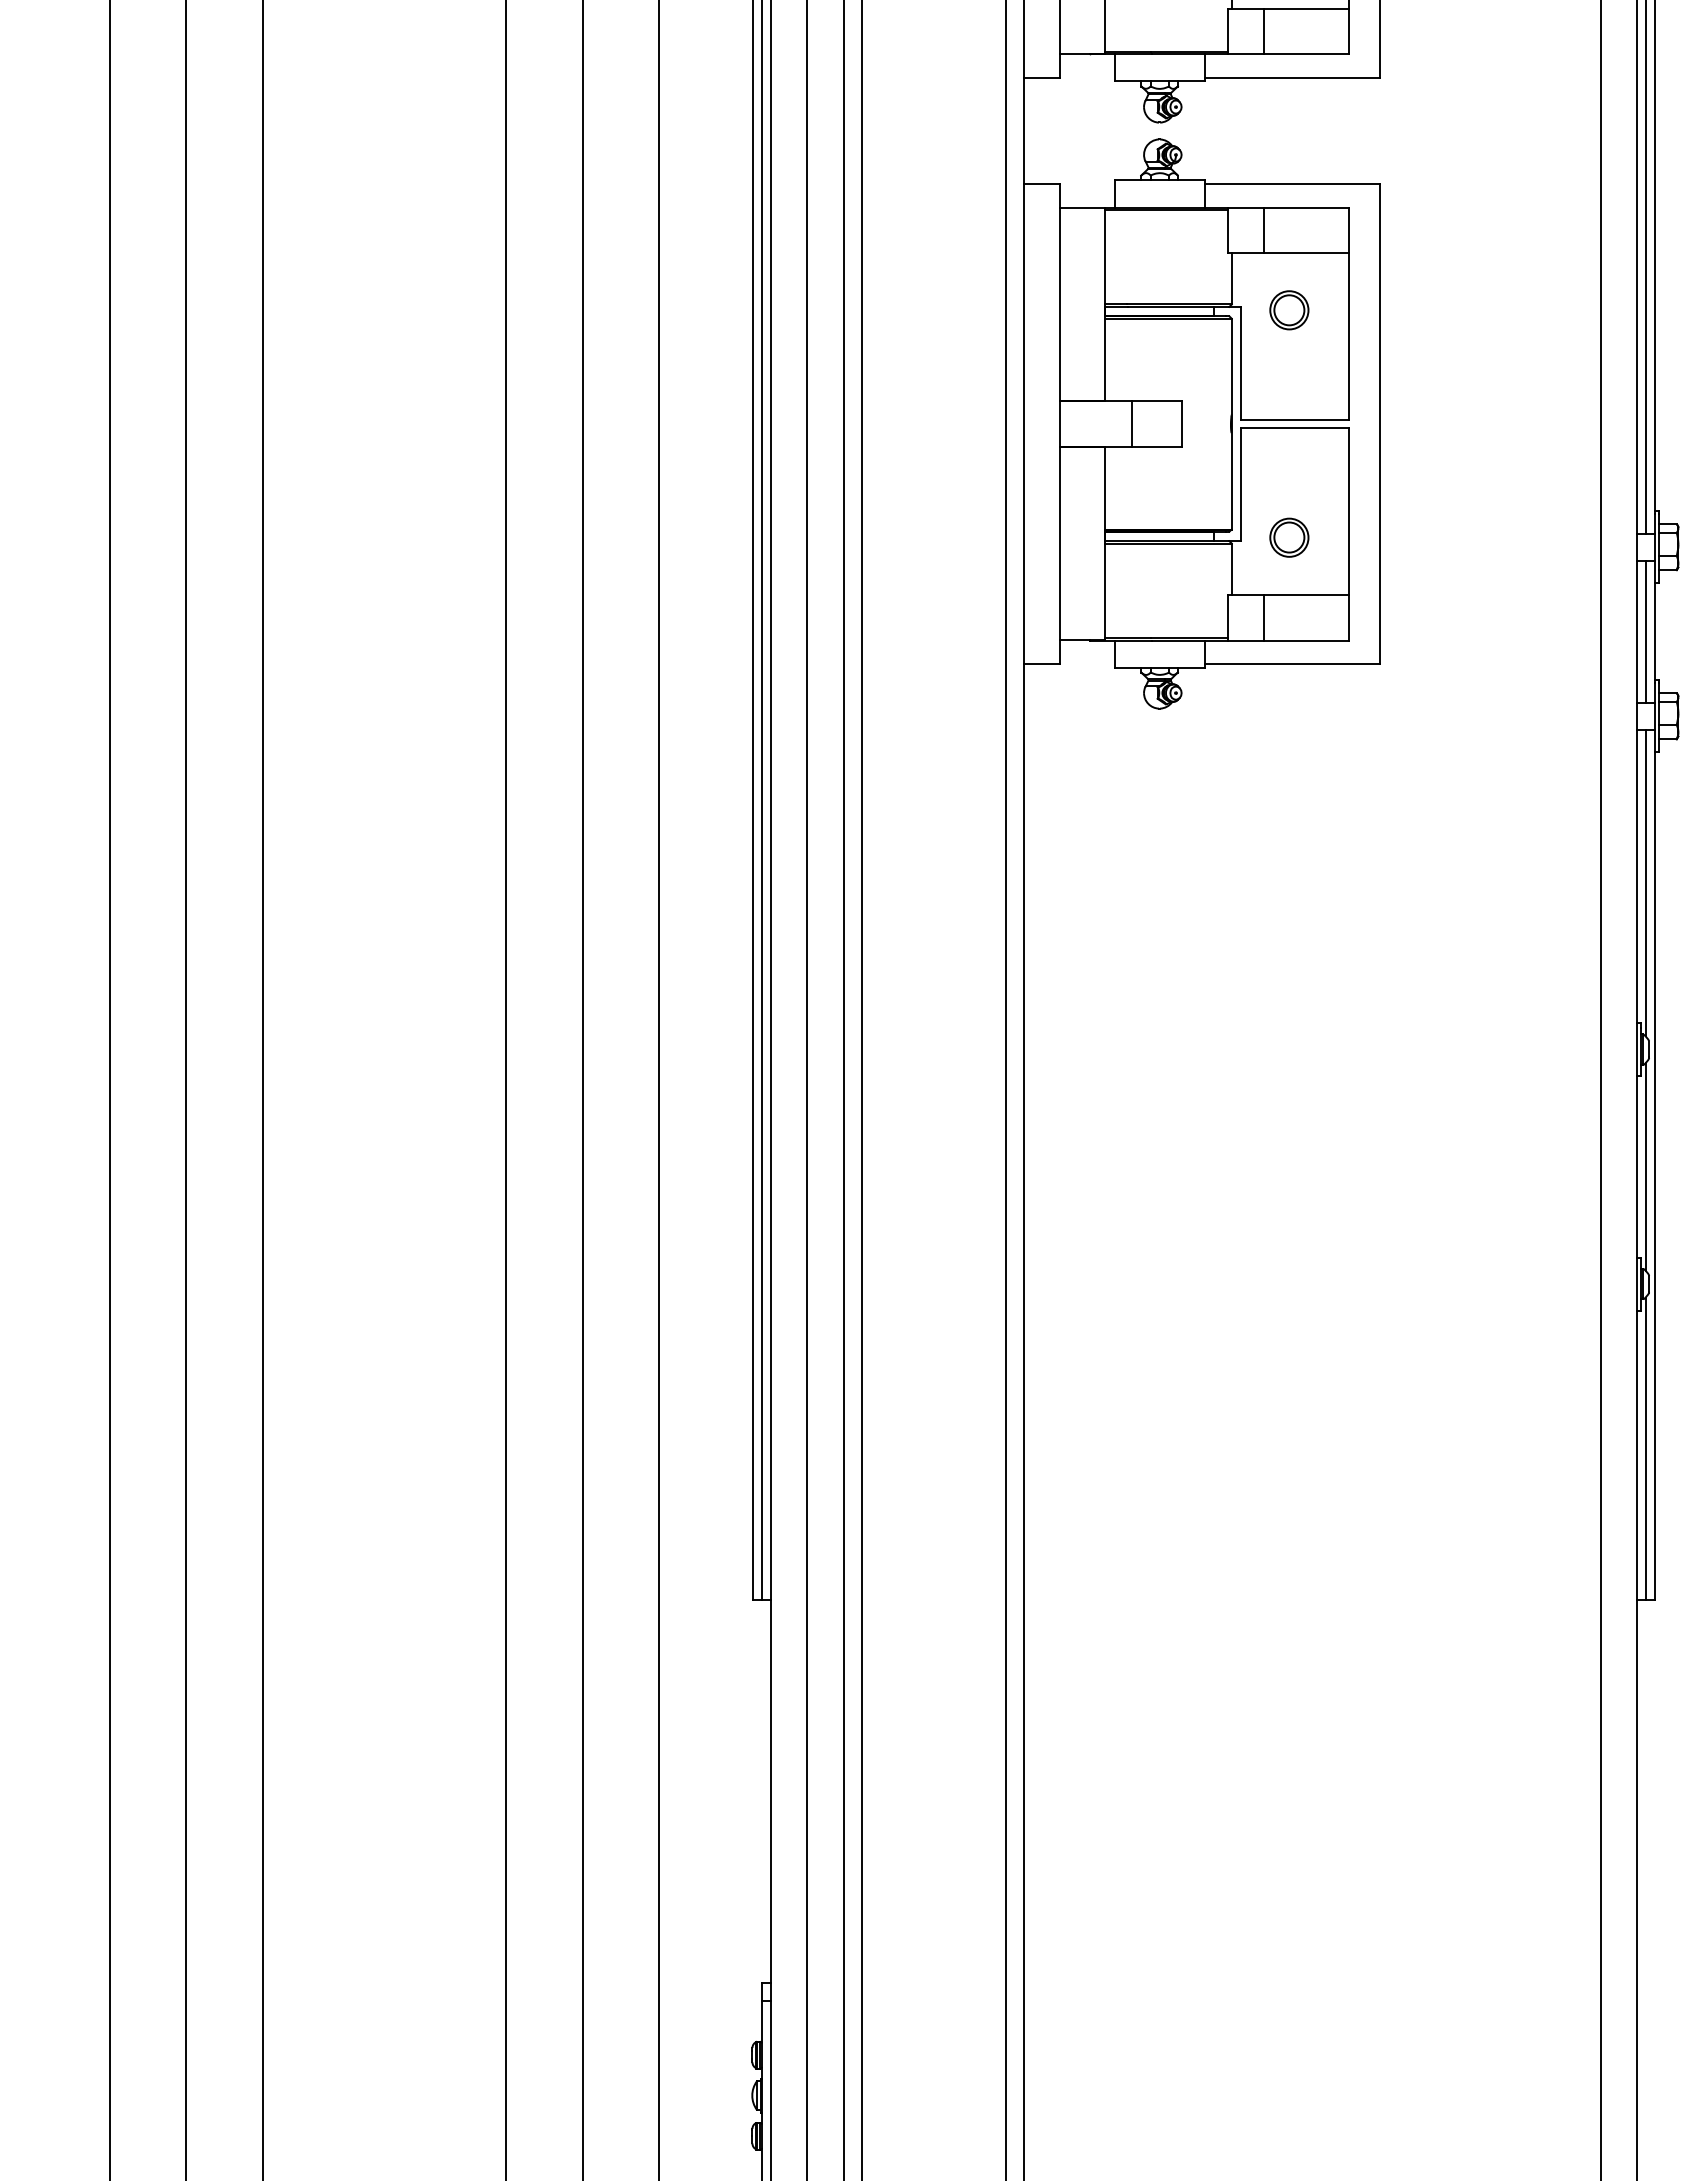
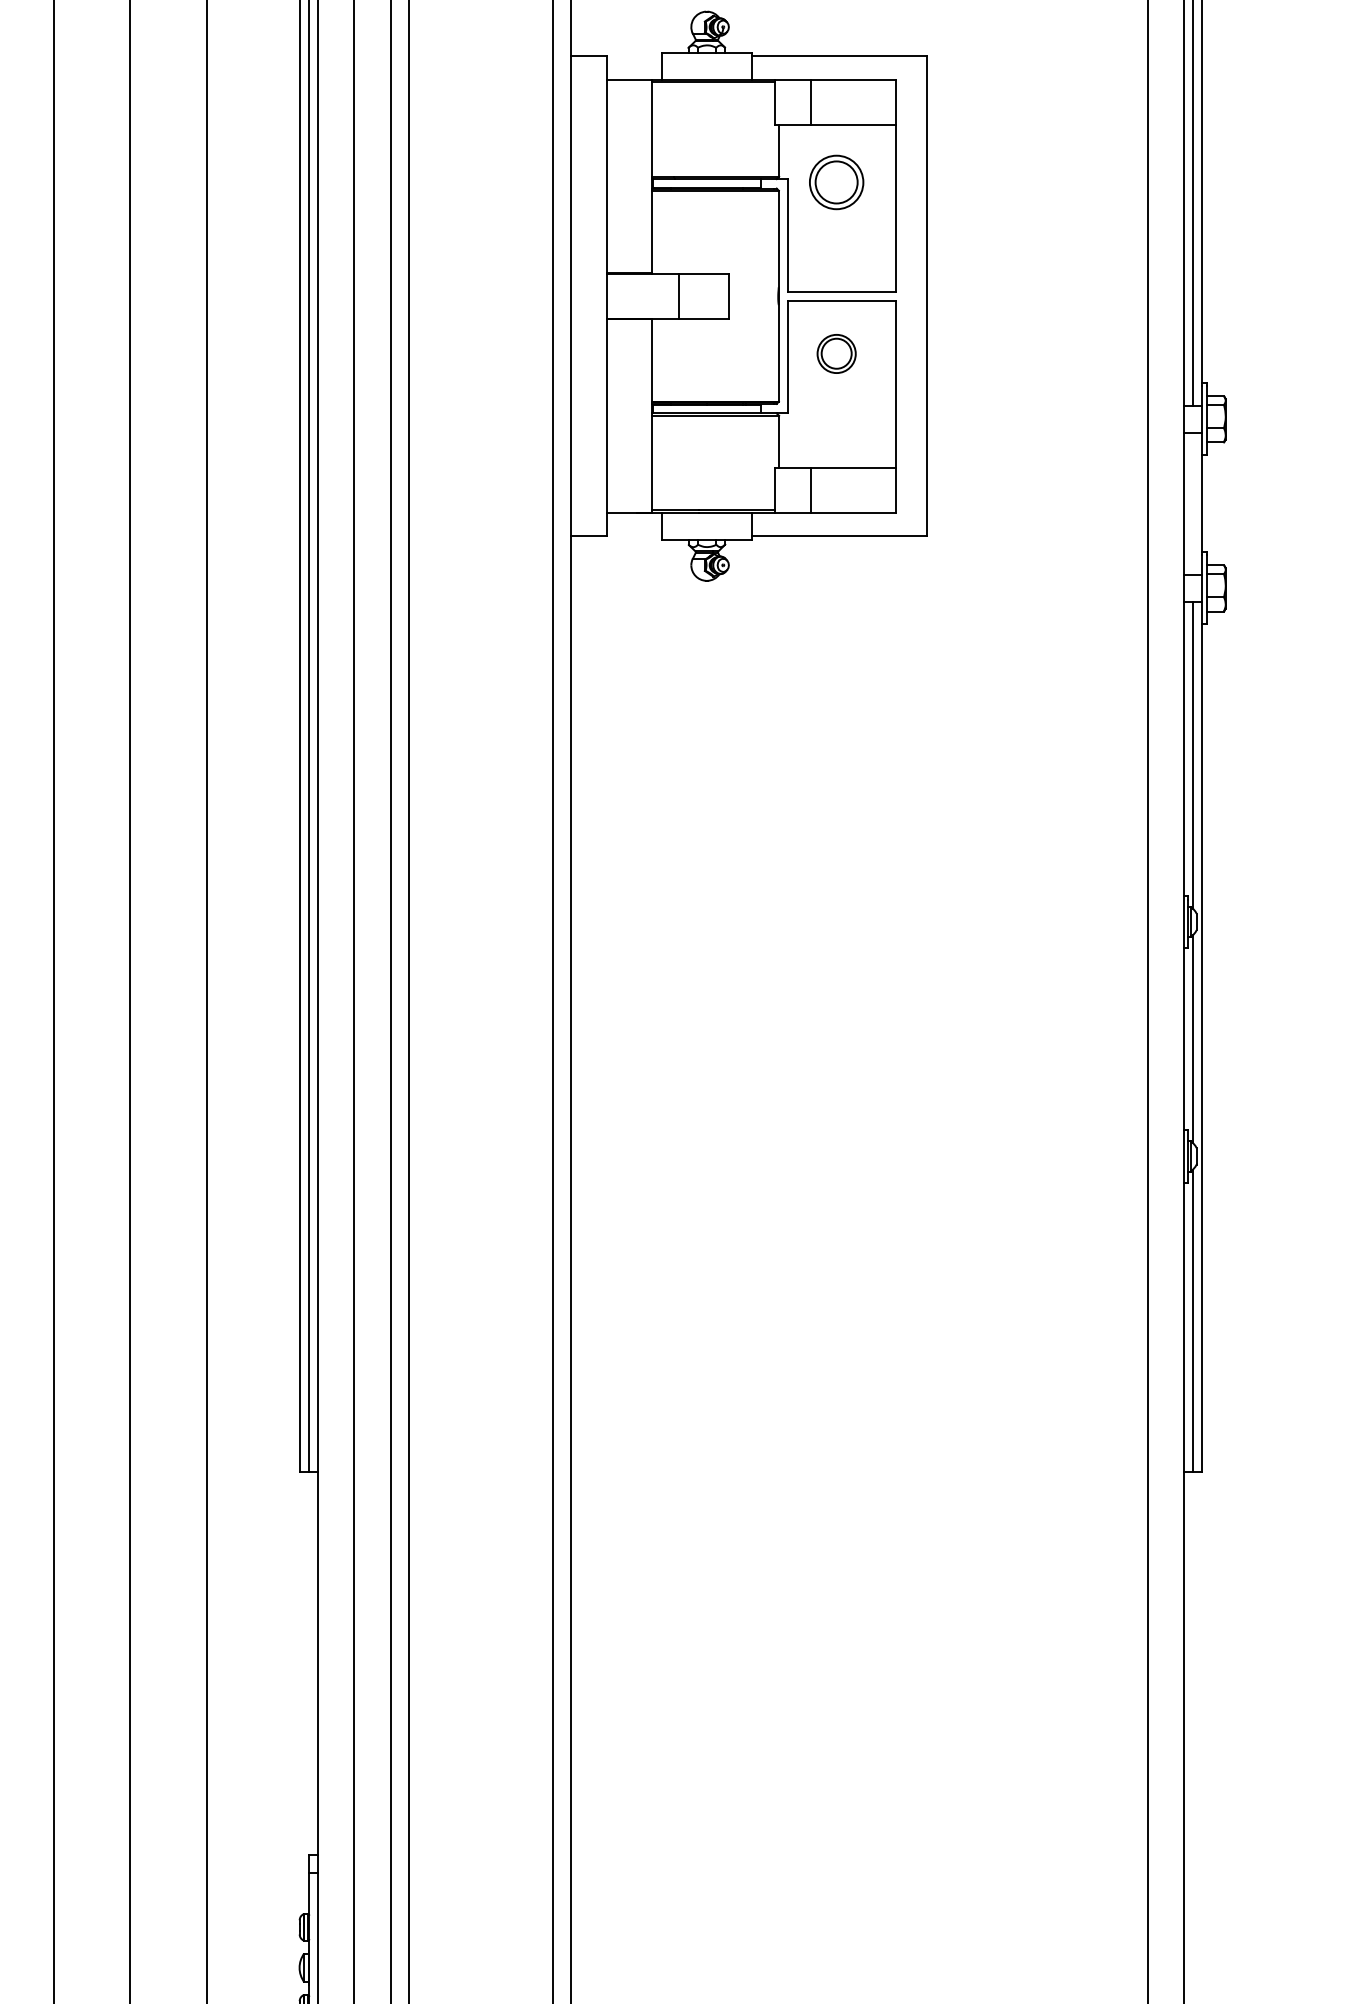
part: (1289, 310) -> (836, 182), size x1.4
part: (1289, 537) -> (836, 353), moved
line: (1645, 631) -> (1192, 503), removed

